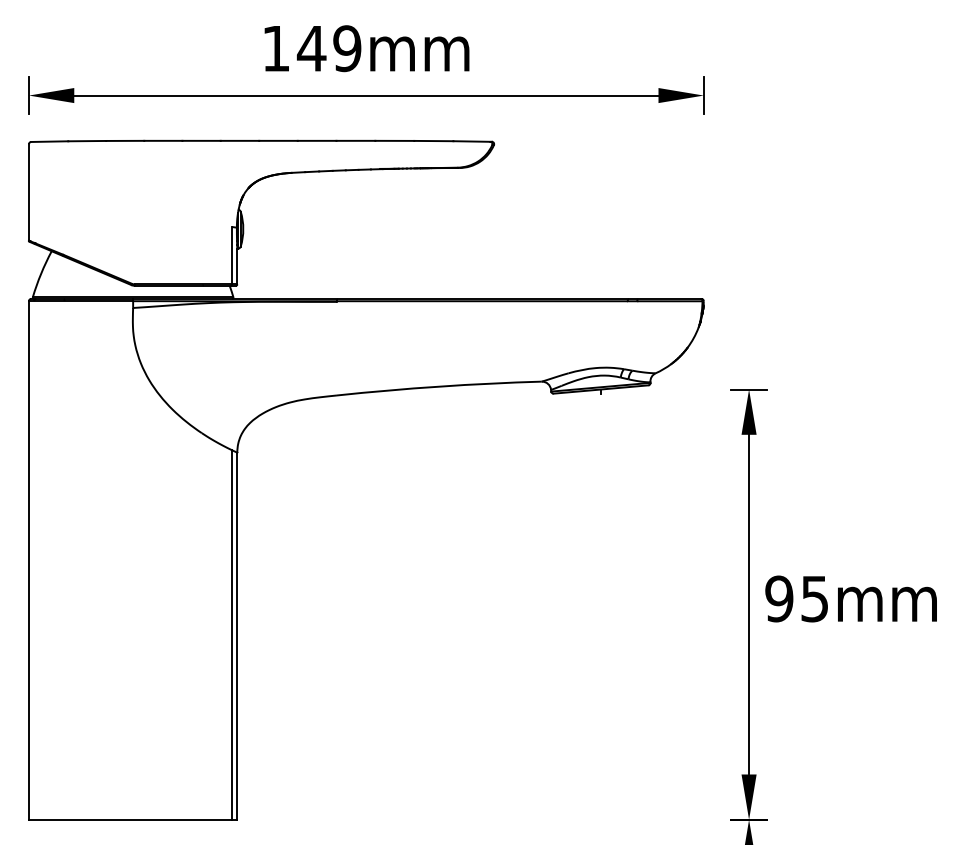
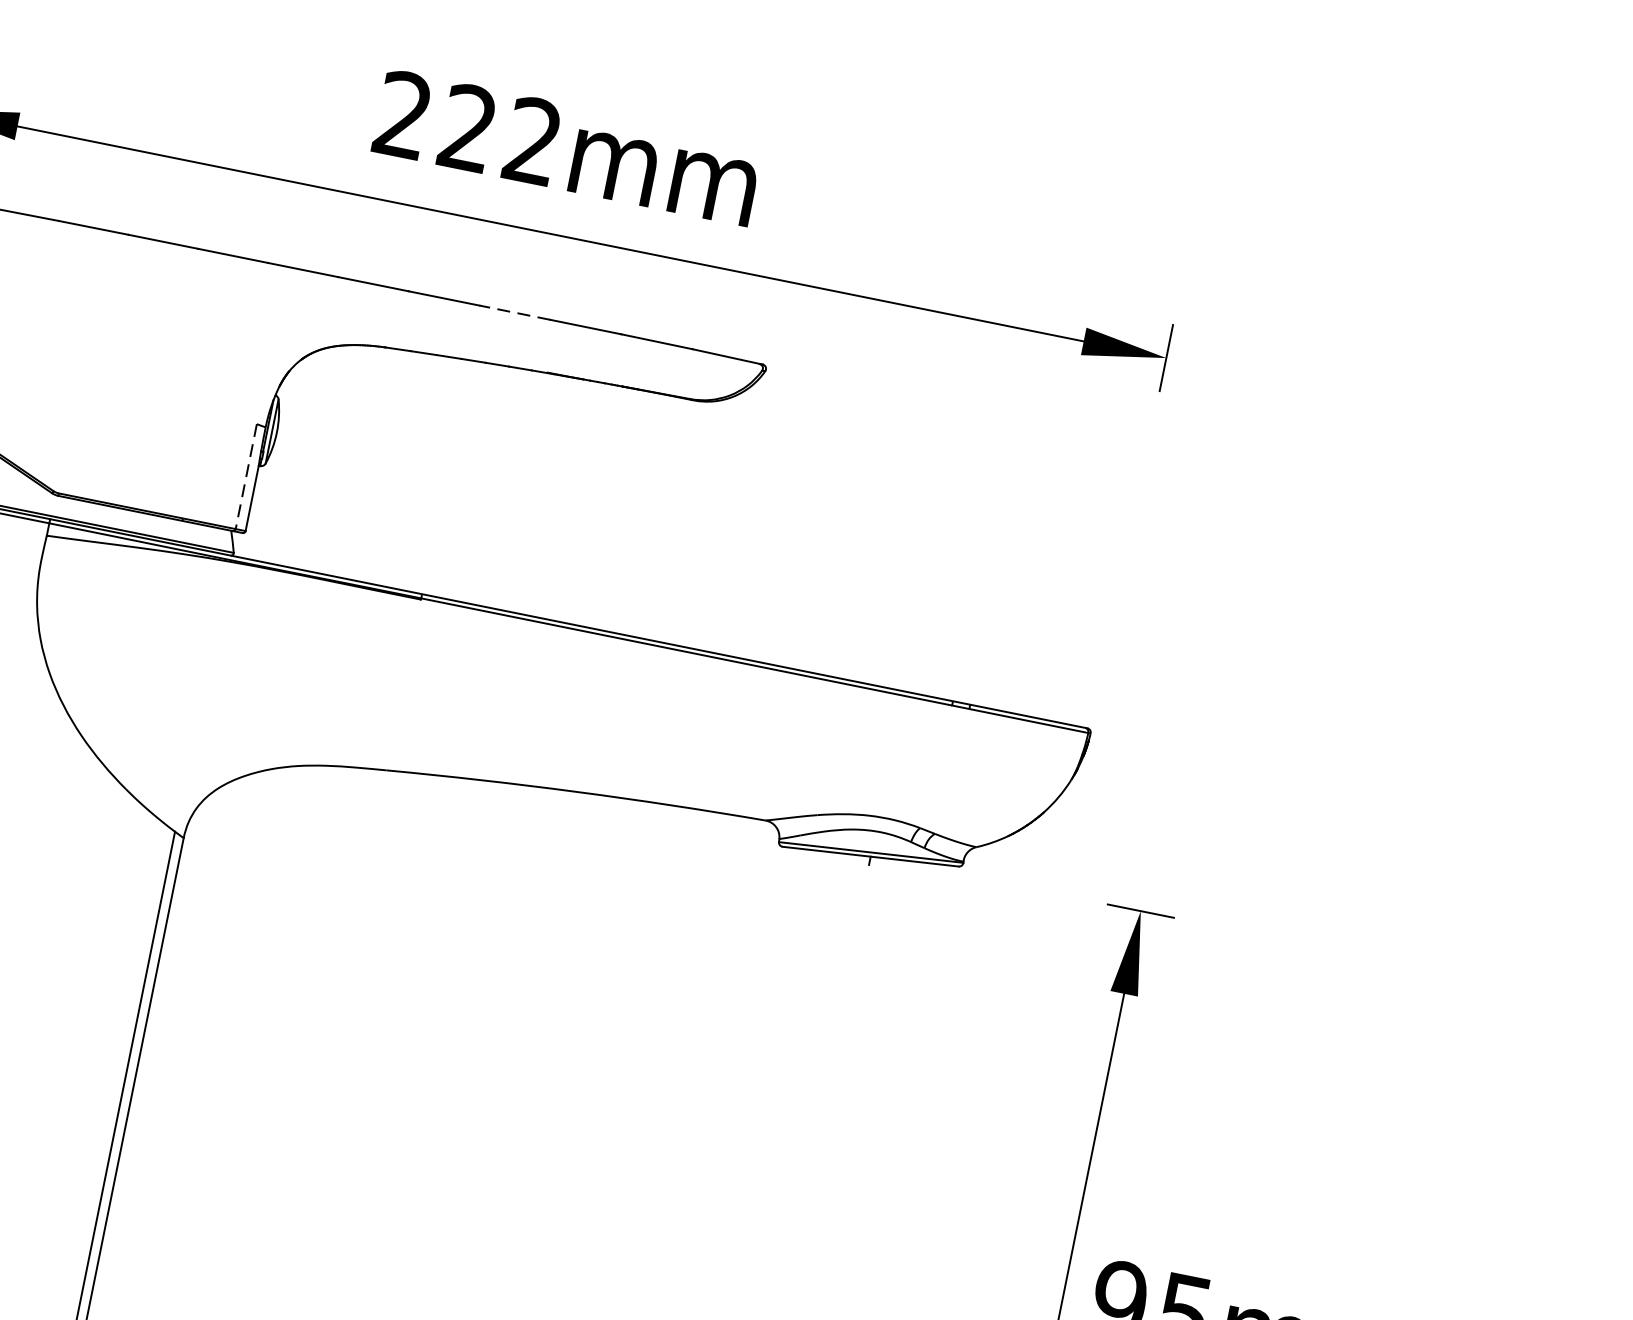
text: (311, 48) -> (467, 127), 149mm -> 222mm
line: (355, 140) -> (514, 311), solid -> dashed
line: (231, 255) -> (245, 476), solid -> dashed

